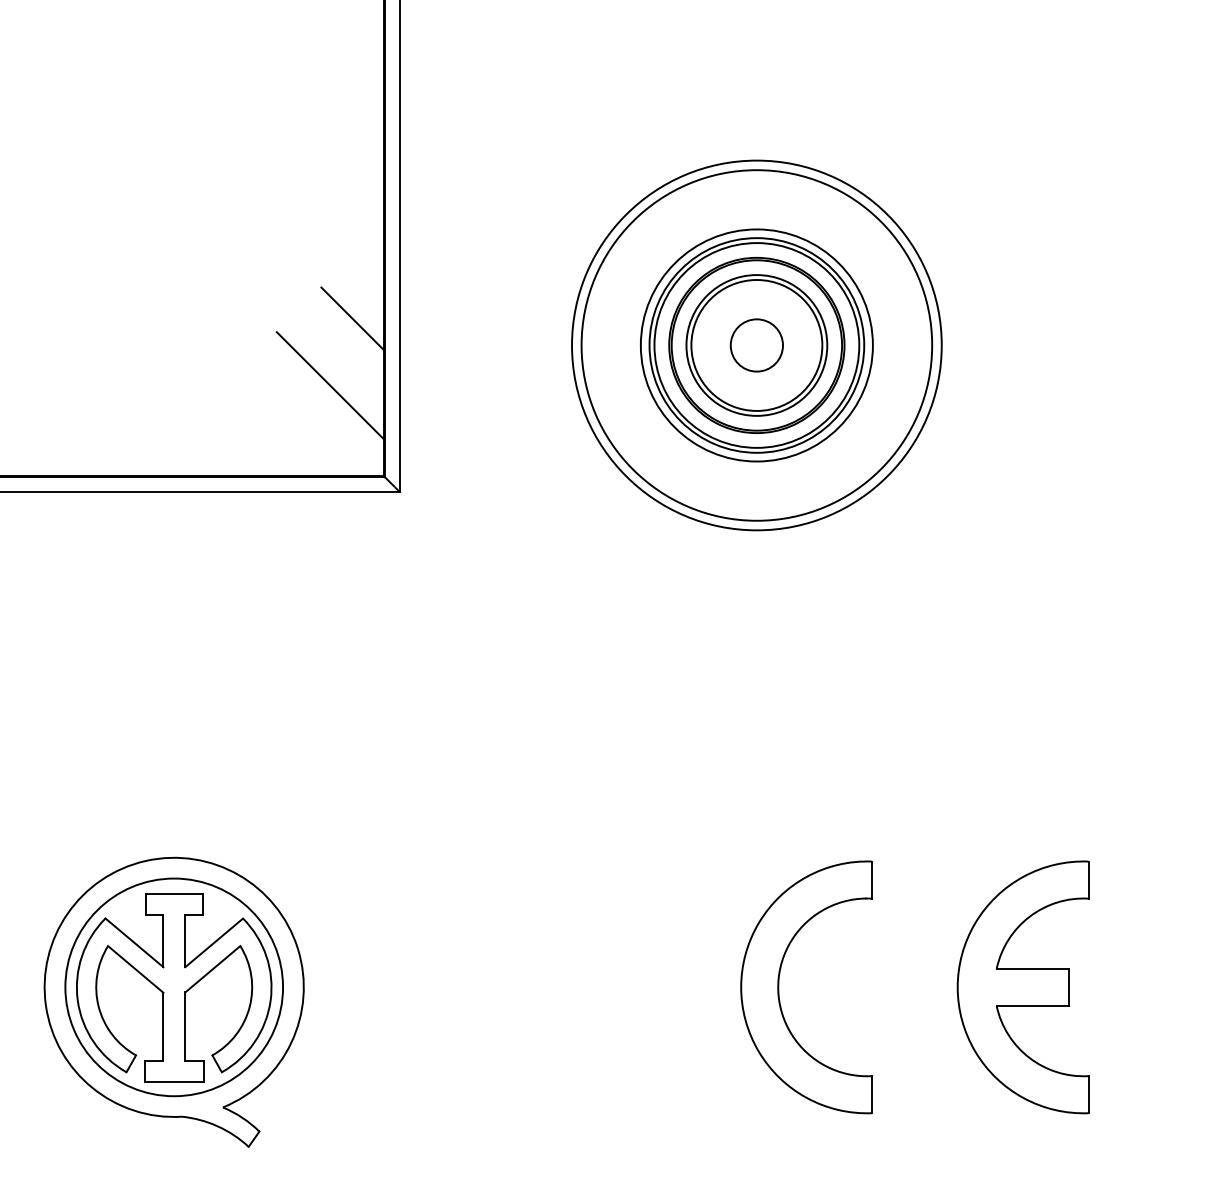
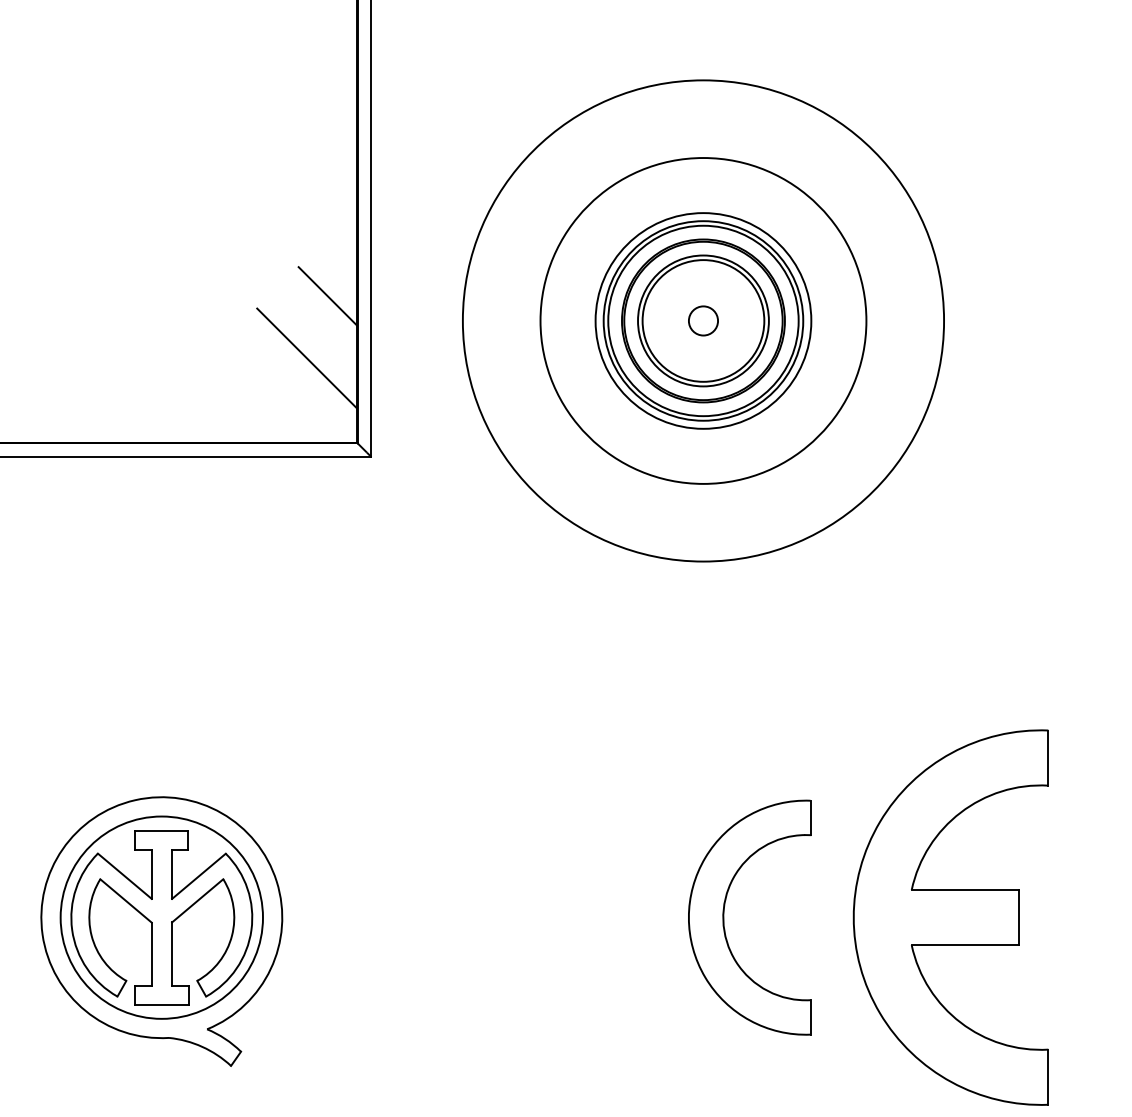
circle: (756, 345) -> (703, 320), size x0.6
circle: (756, 345) -> (703, 320), size x1.4
part: (1022, 987) -> (950, 917), size x1.6

